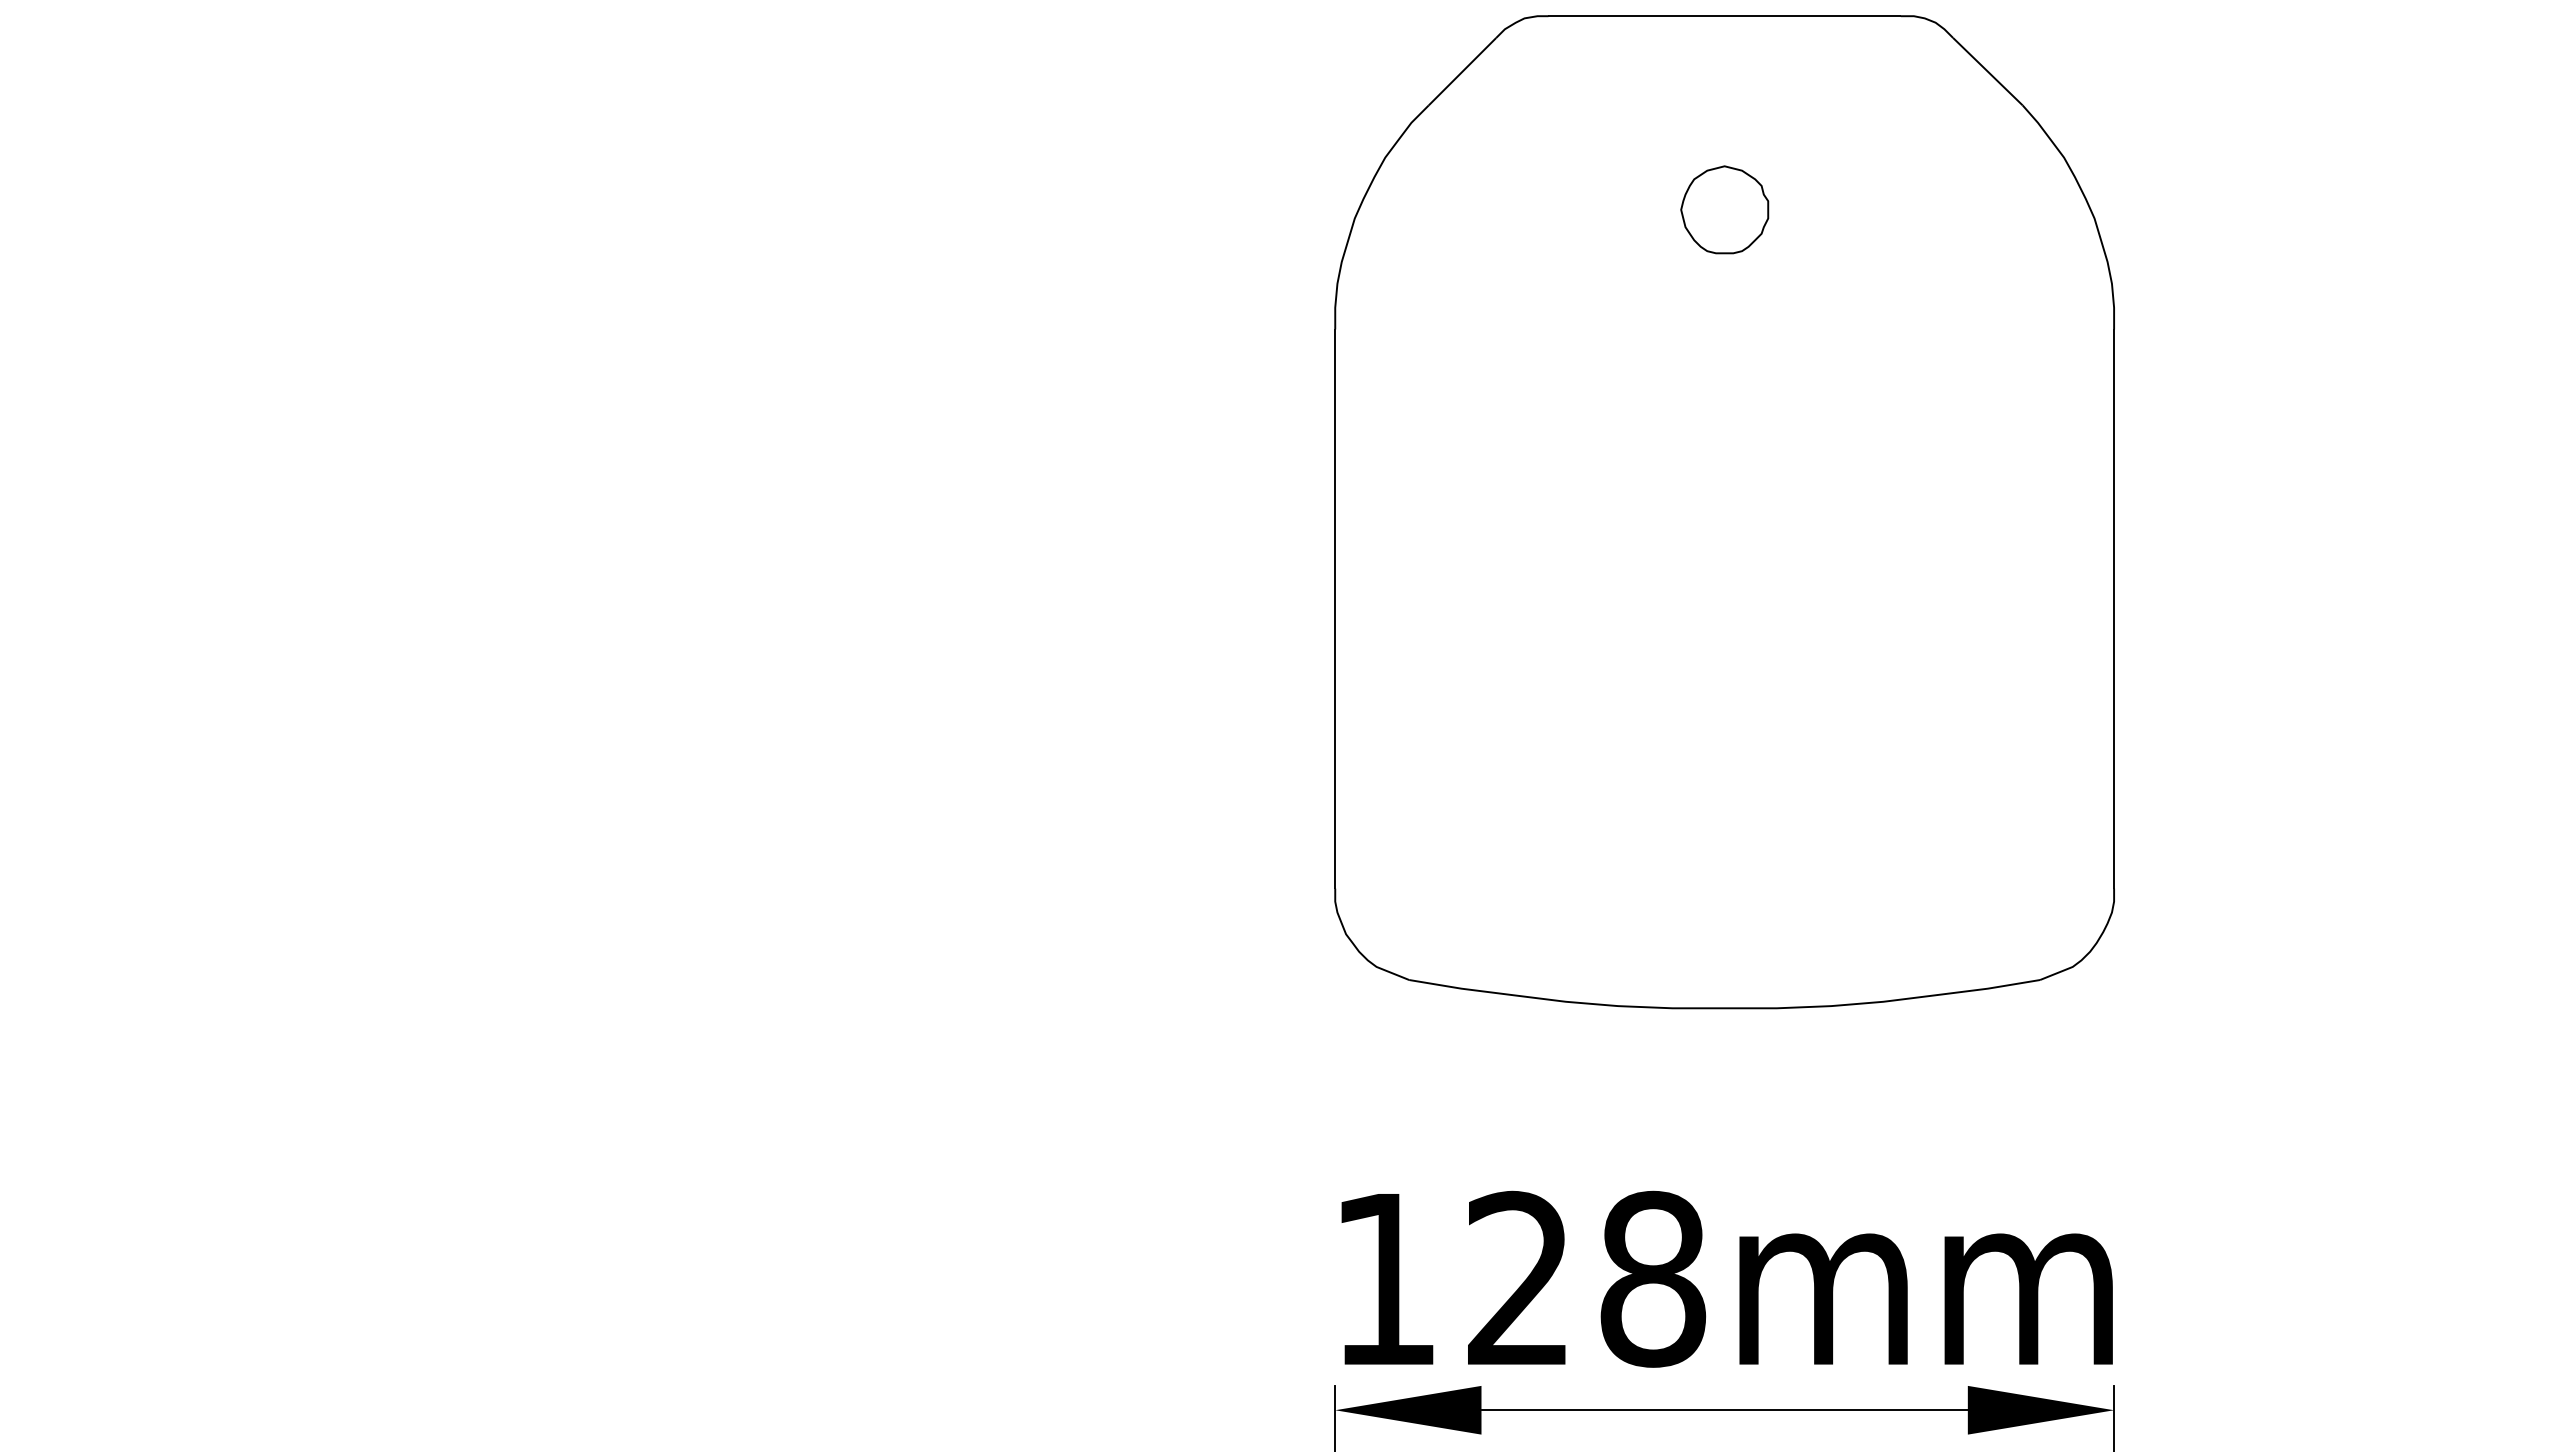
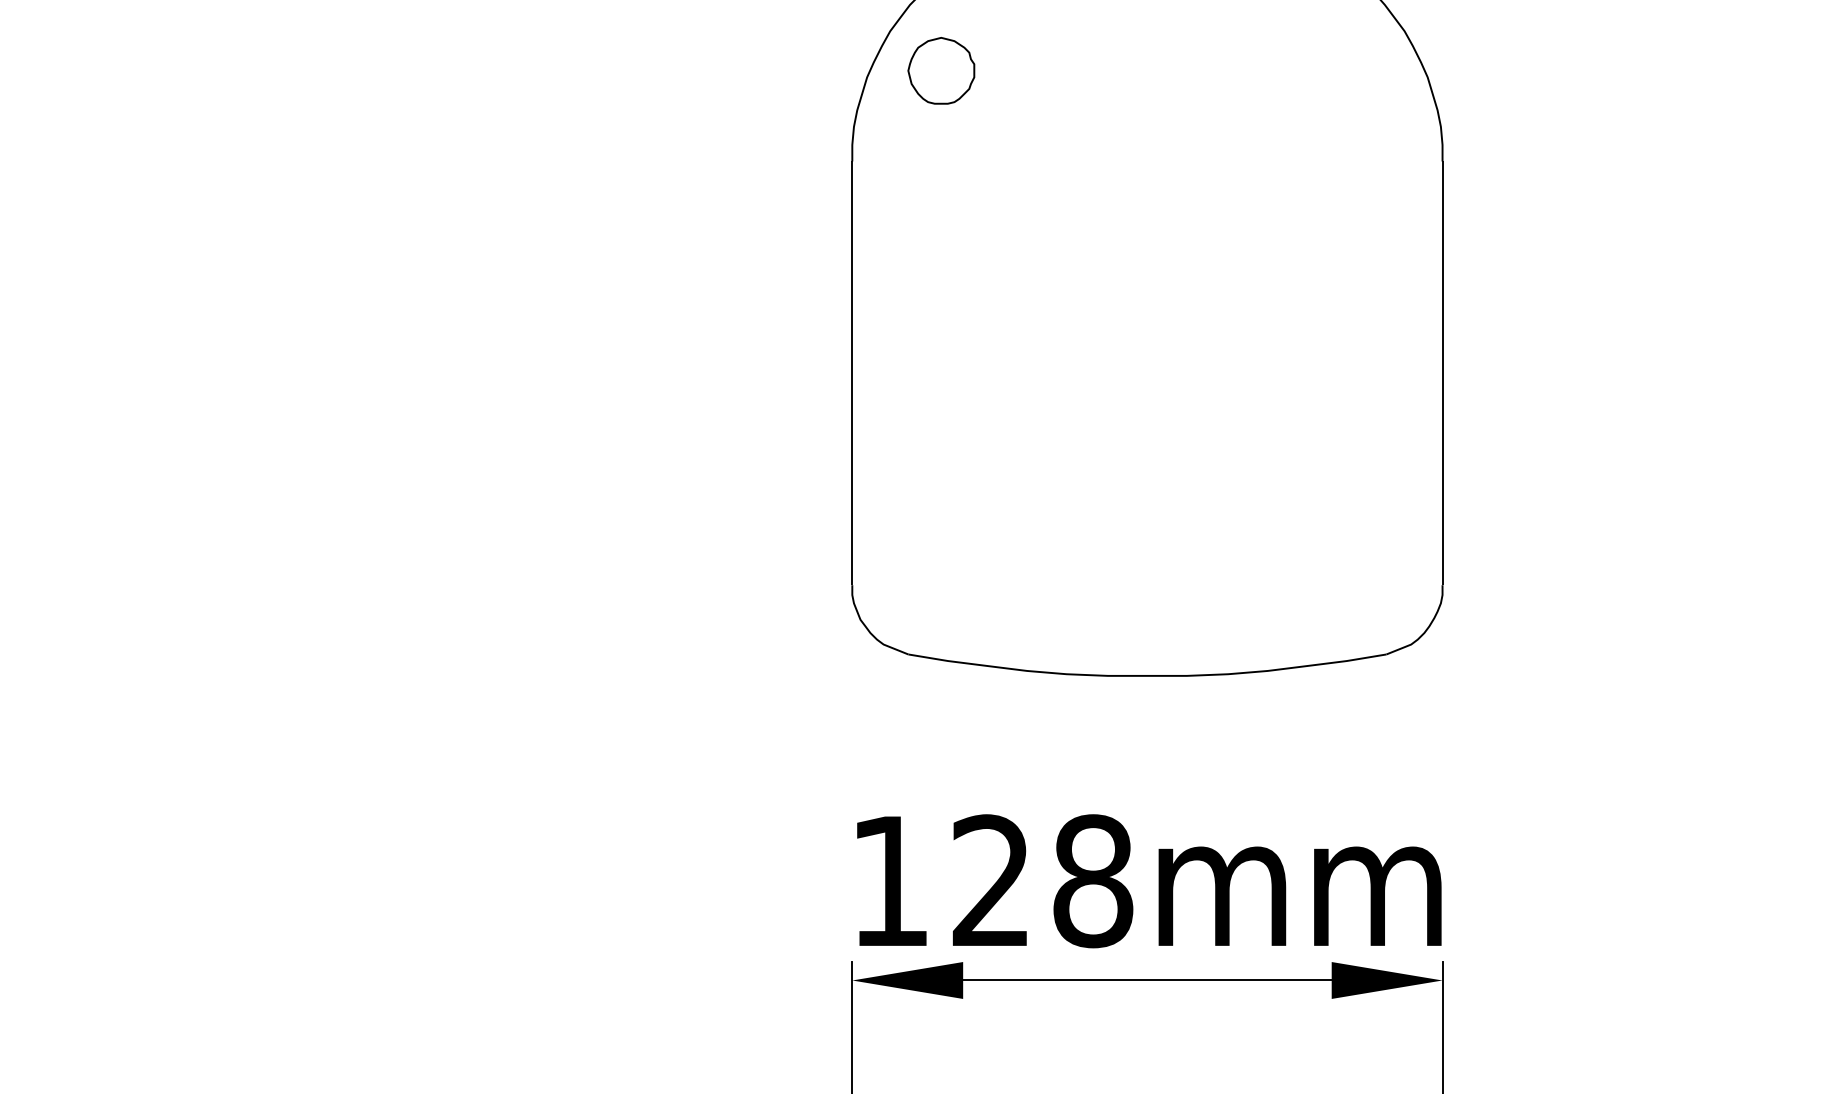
part: (1724, 209) -> (941, 70), moved

